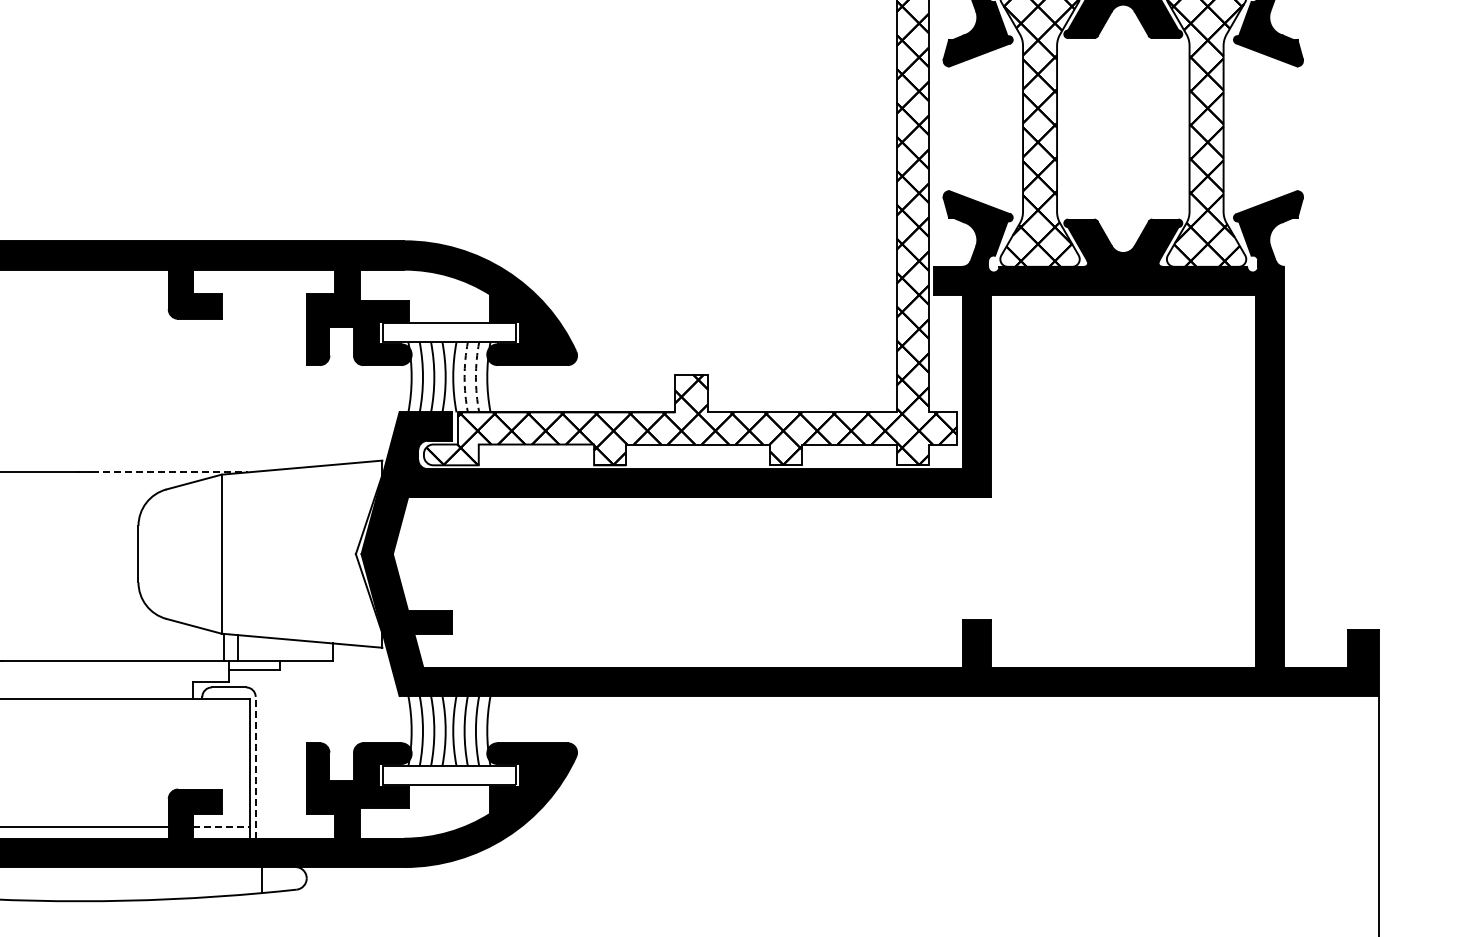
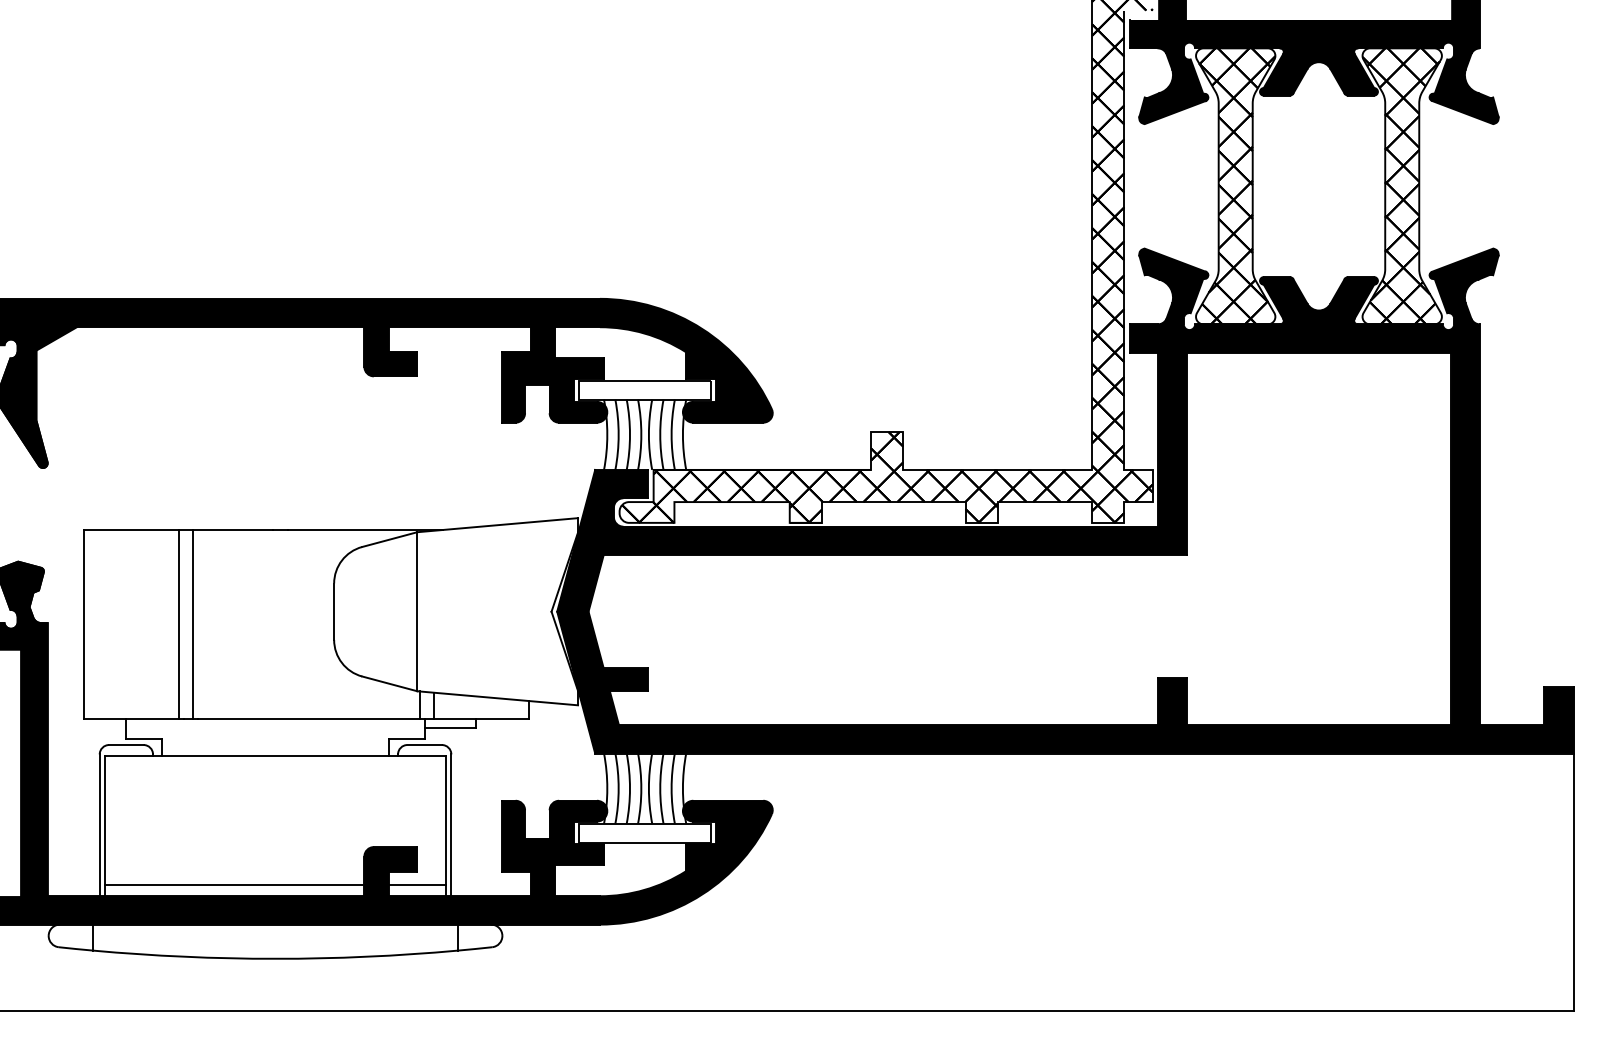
arc: (464, 376) -> (660, 434), dashed -> solid
arc: (475, 376) -> (671, 434), dashed -> solid
line: (169, 471) -> (365, 529), dashed -> solid
line: (255, 767) -> (451, 825), dashed -> solid
line: (221, 826) -> (417, 884), dashed -> solid

